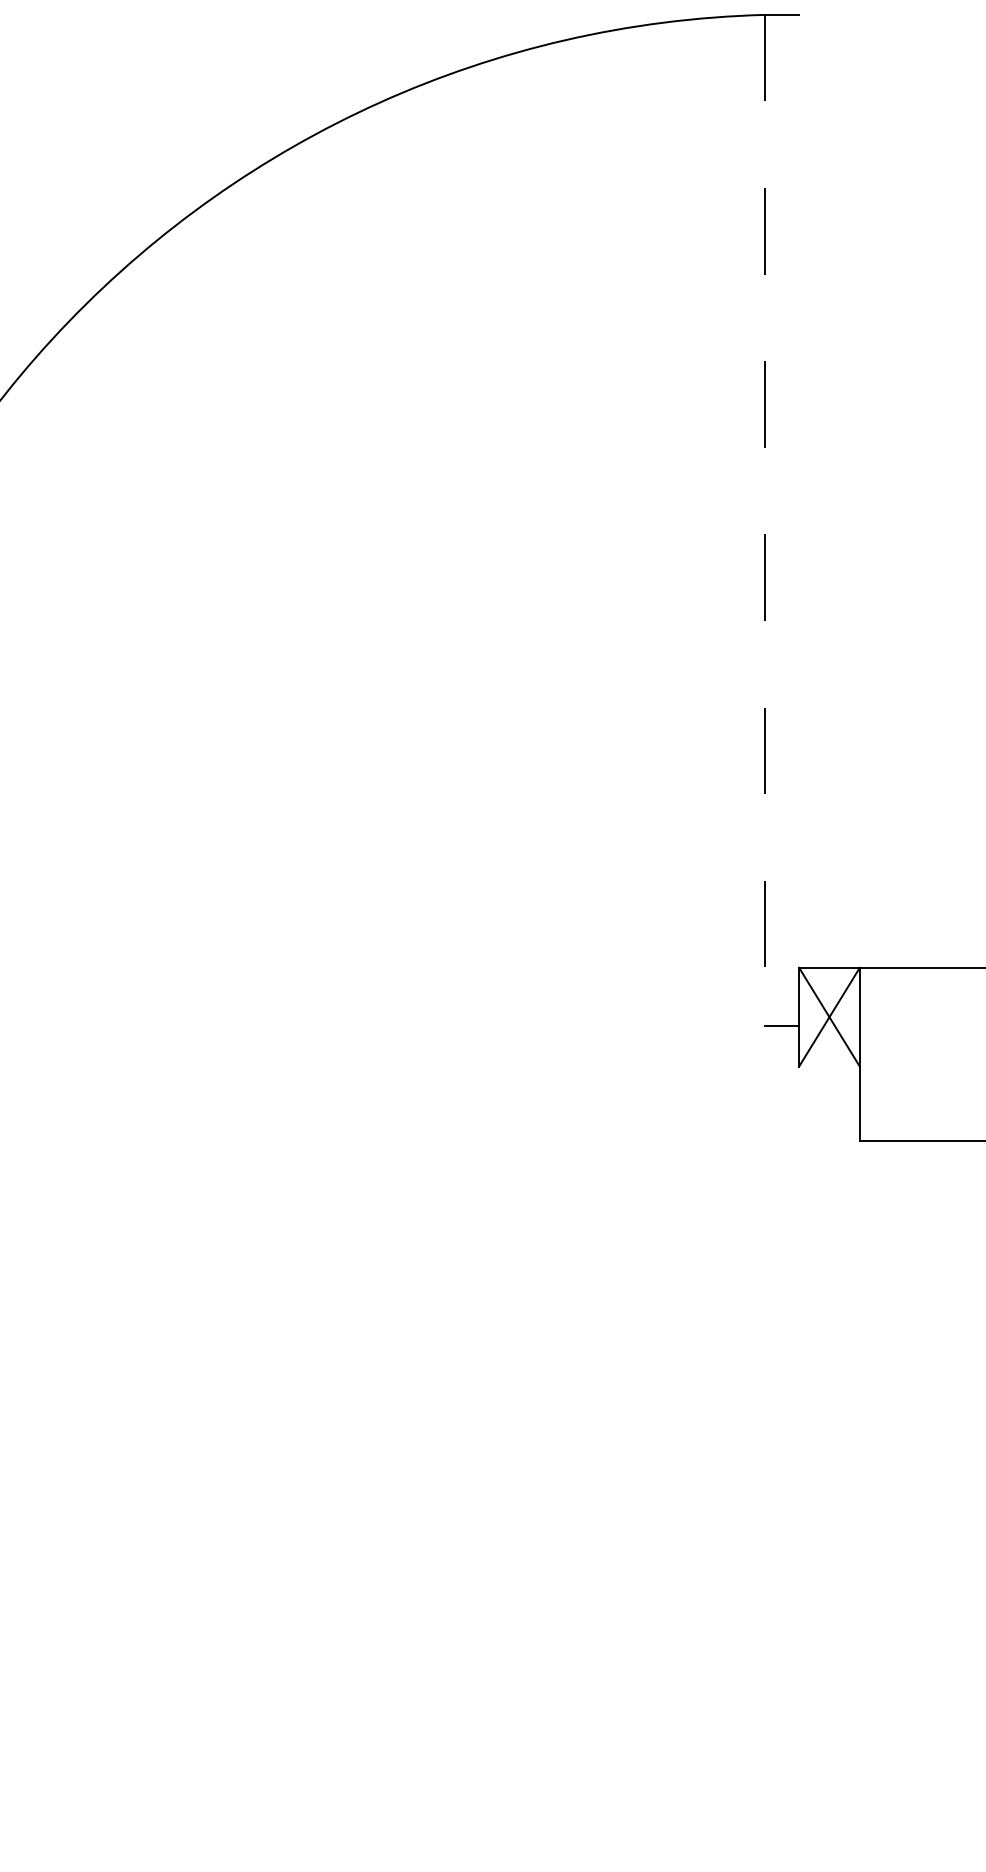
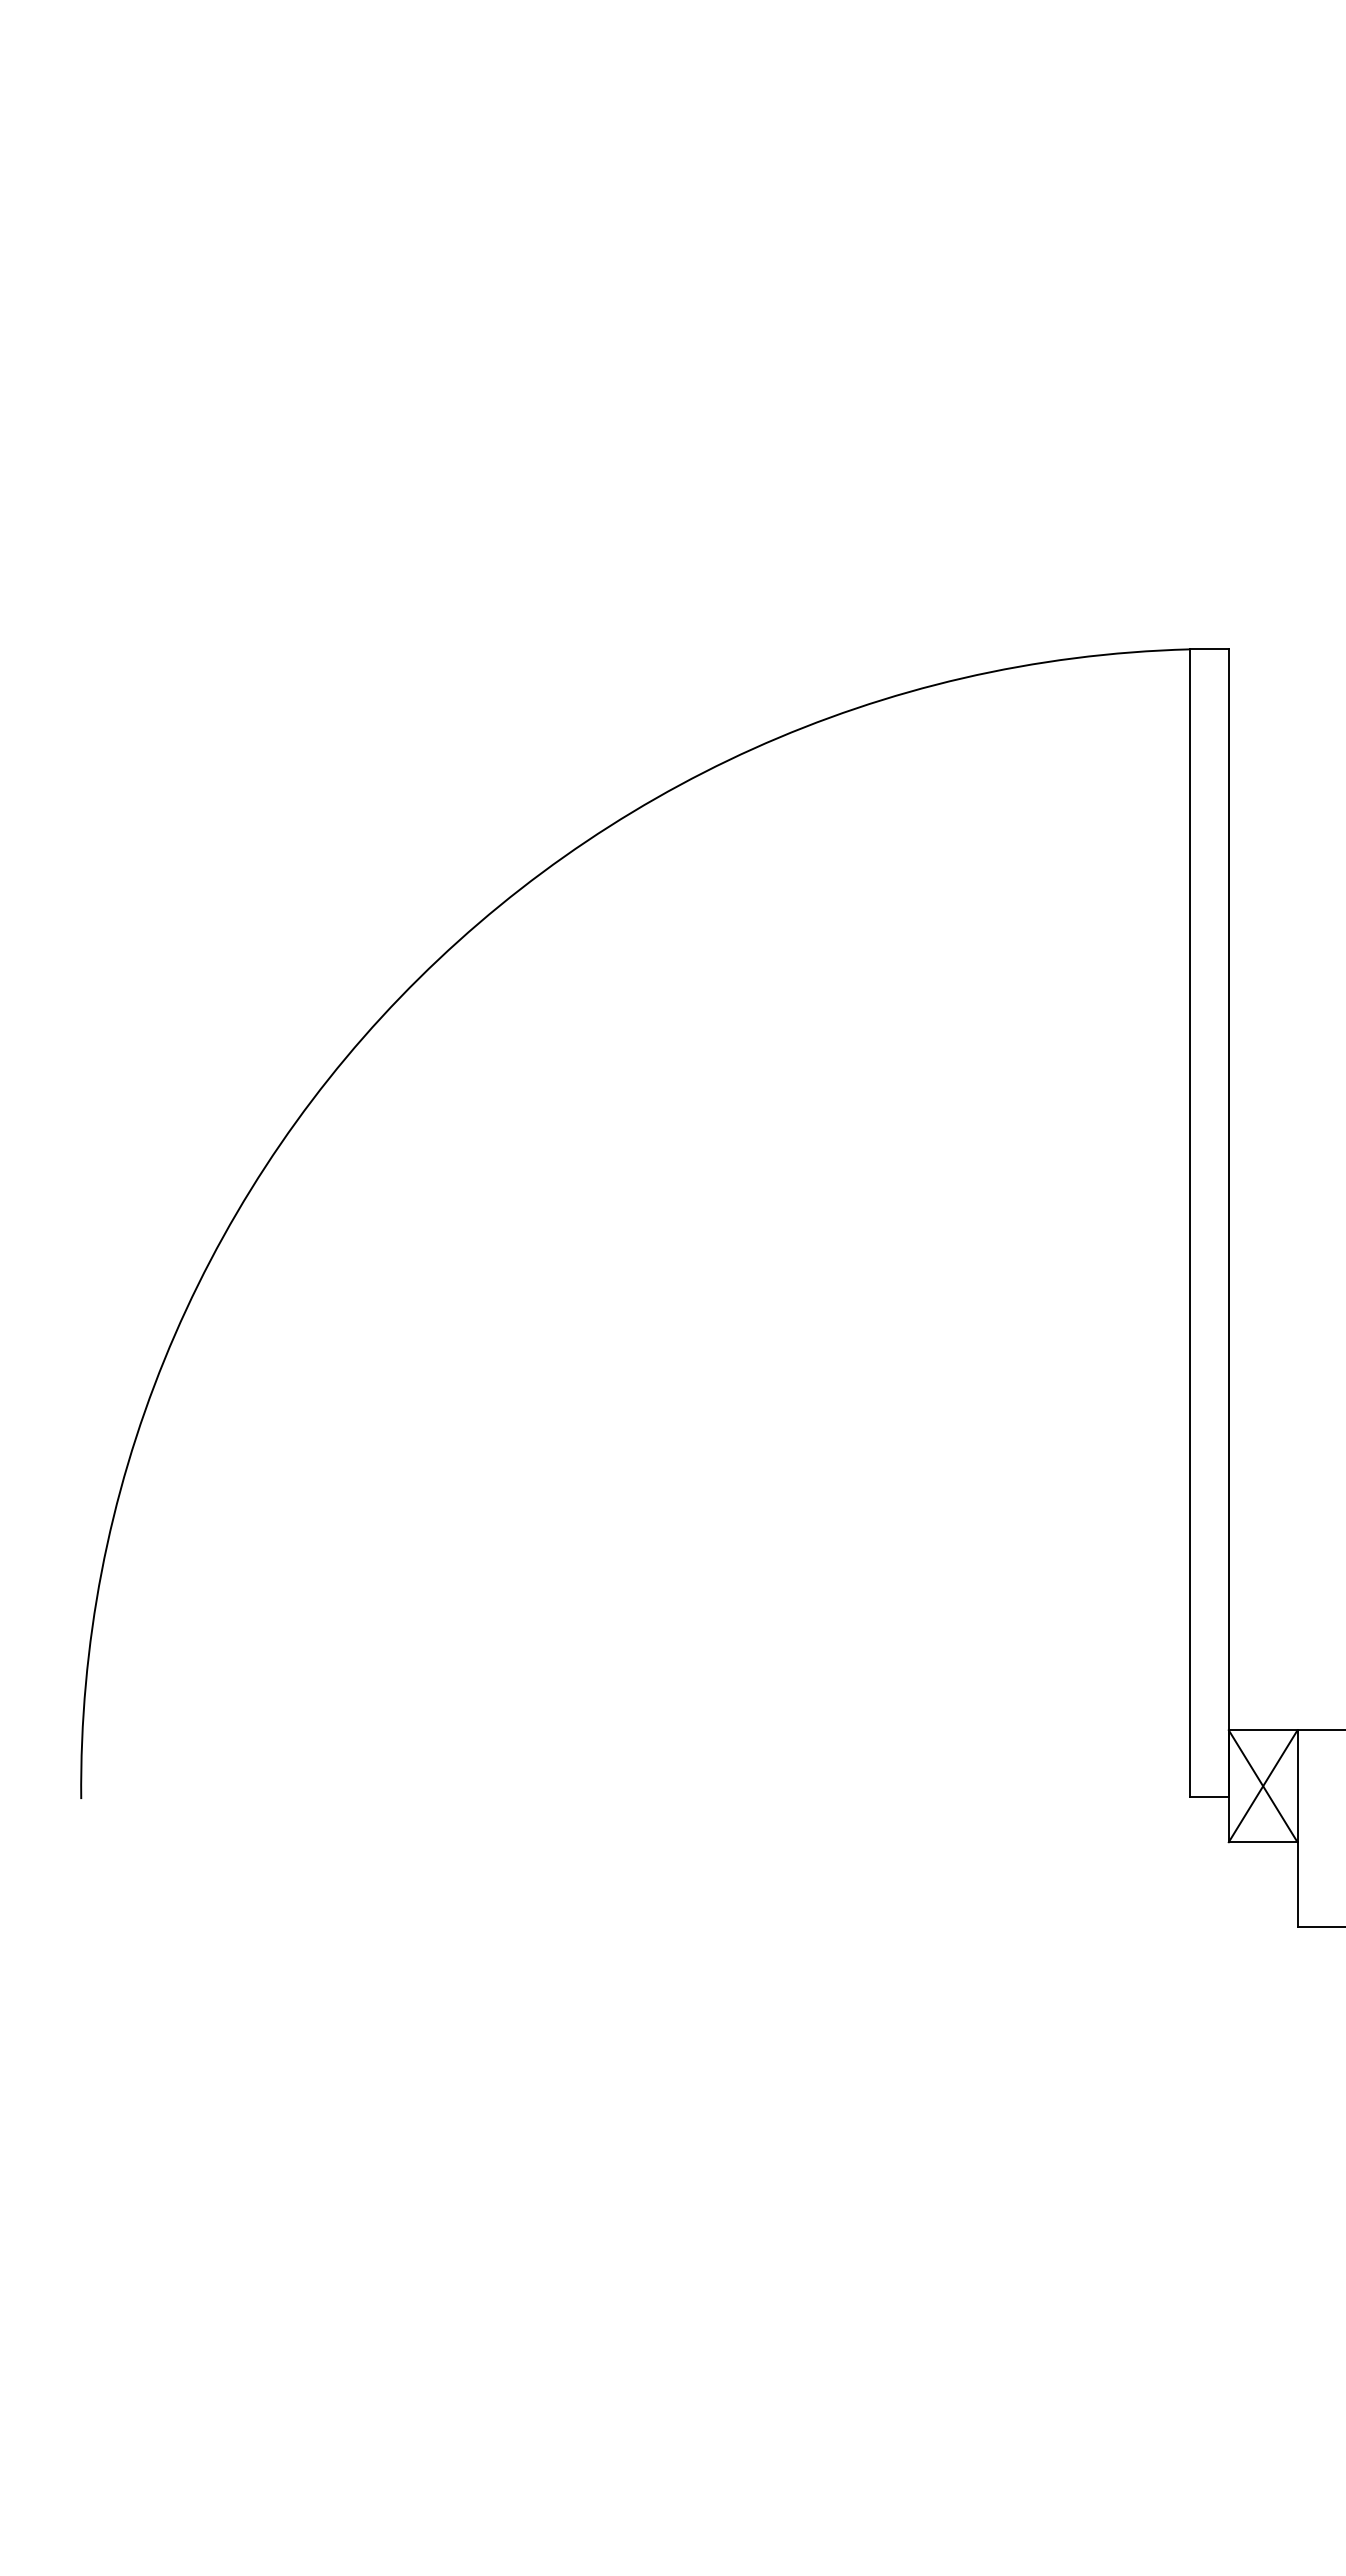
line: (764, 520) -> (1189, 1222), dashed -> solid
line: (798, 520) -> (1228, 1222), added
line: (828, 1066) -> (1262, 1842), added

